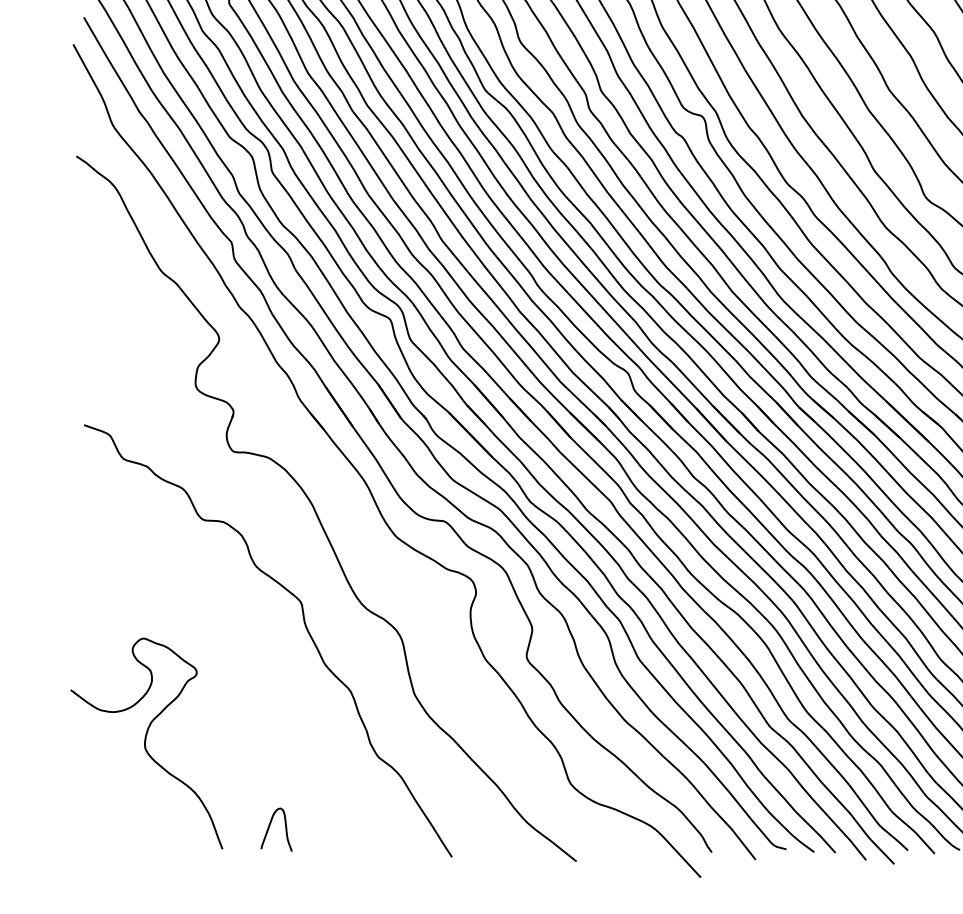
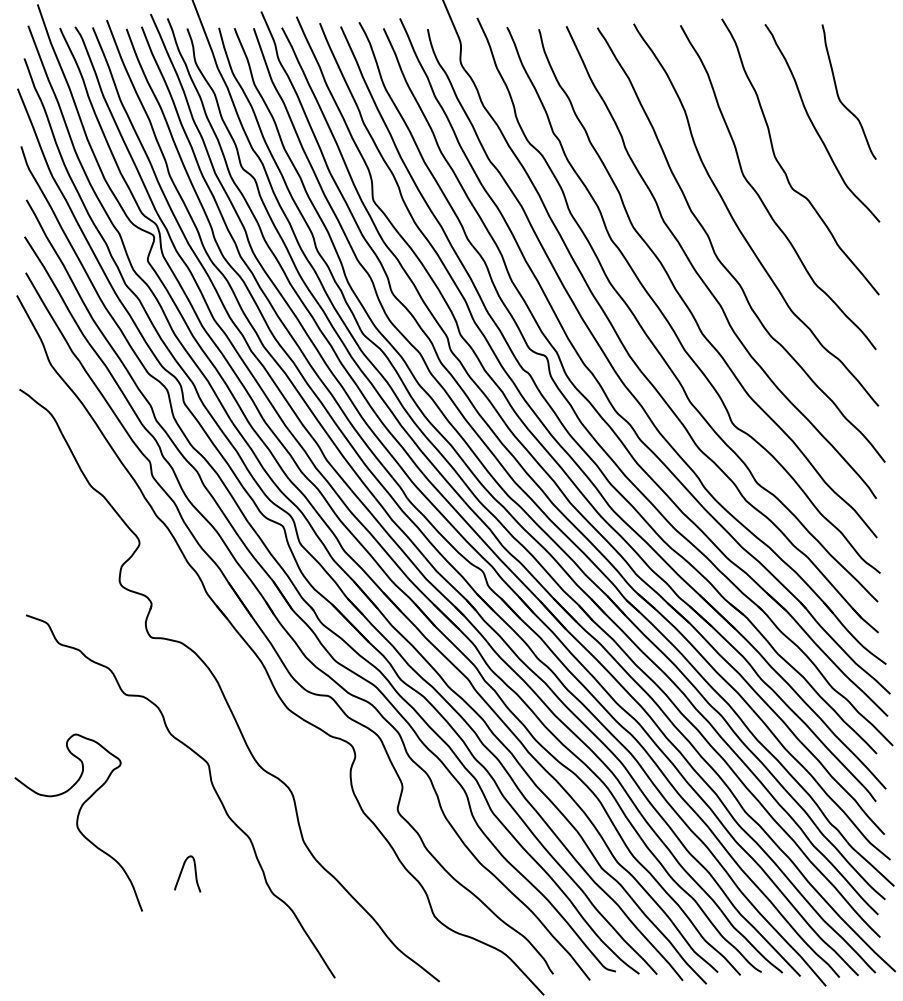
curve: (146, 743) -> (78, 822), moved
curve: (270, 826) -> (182, 871), moved

